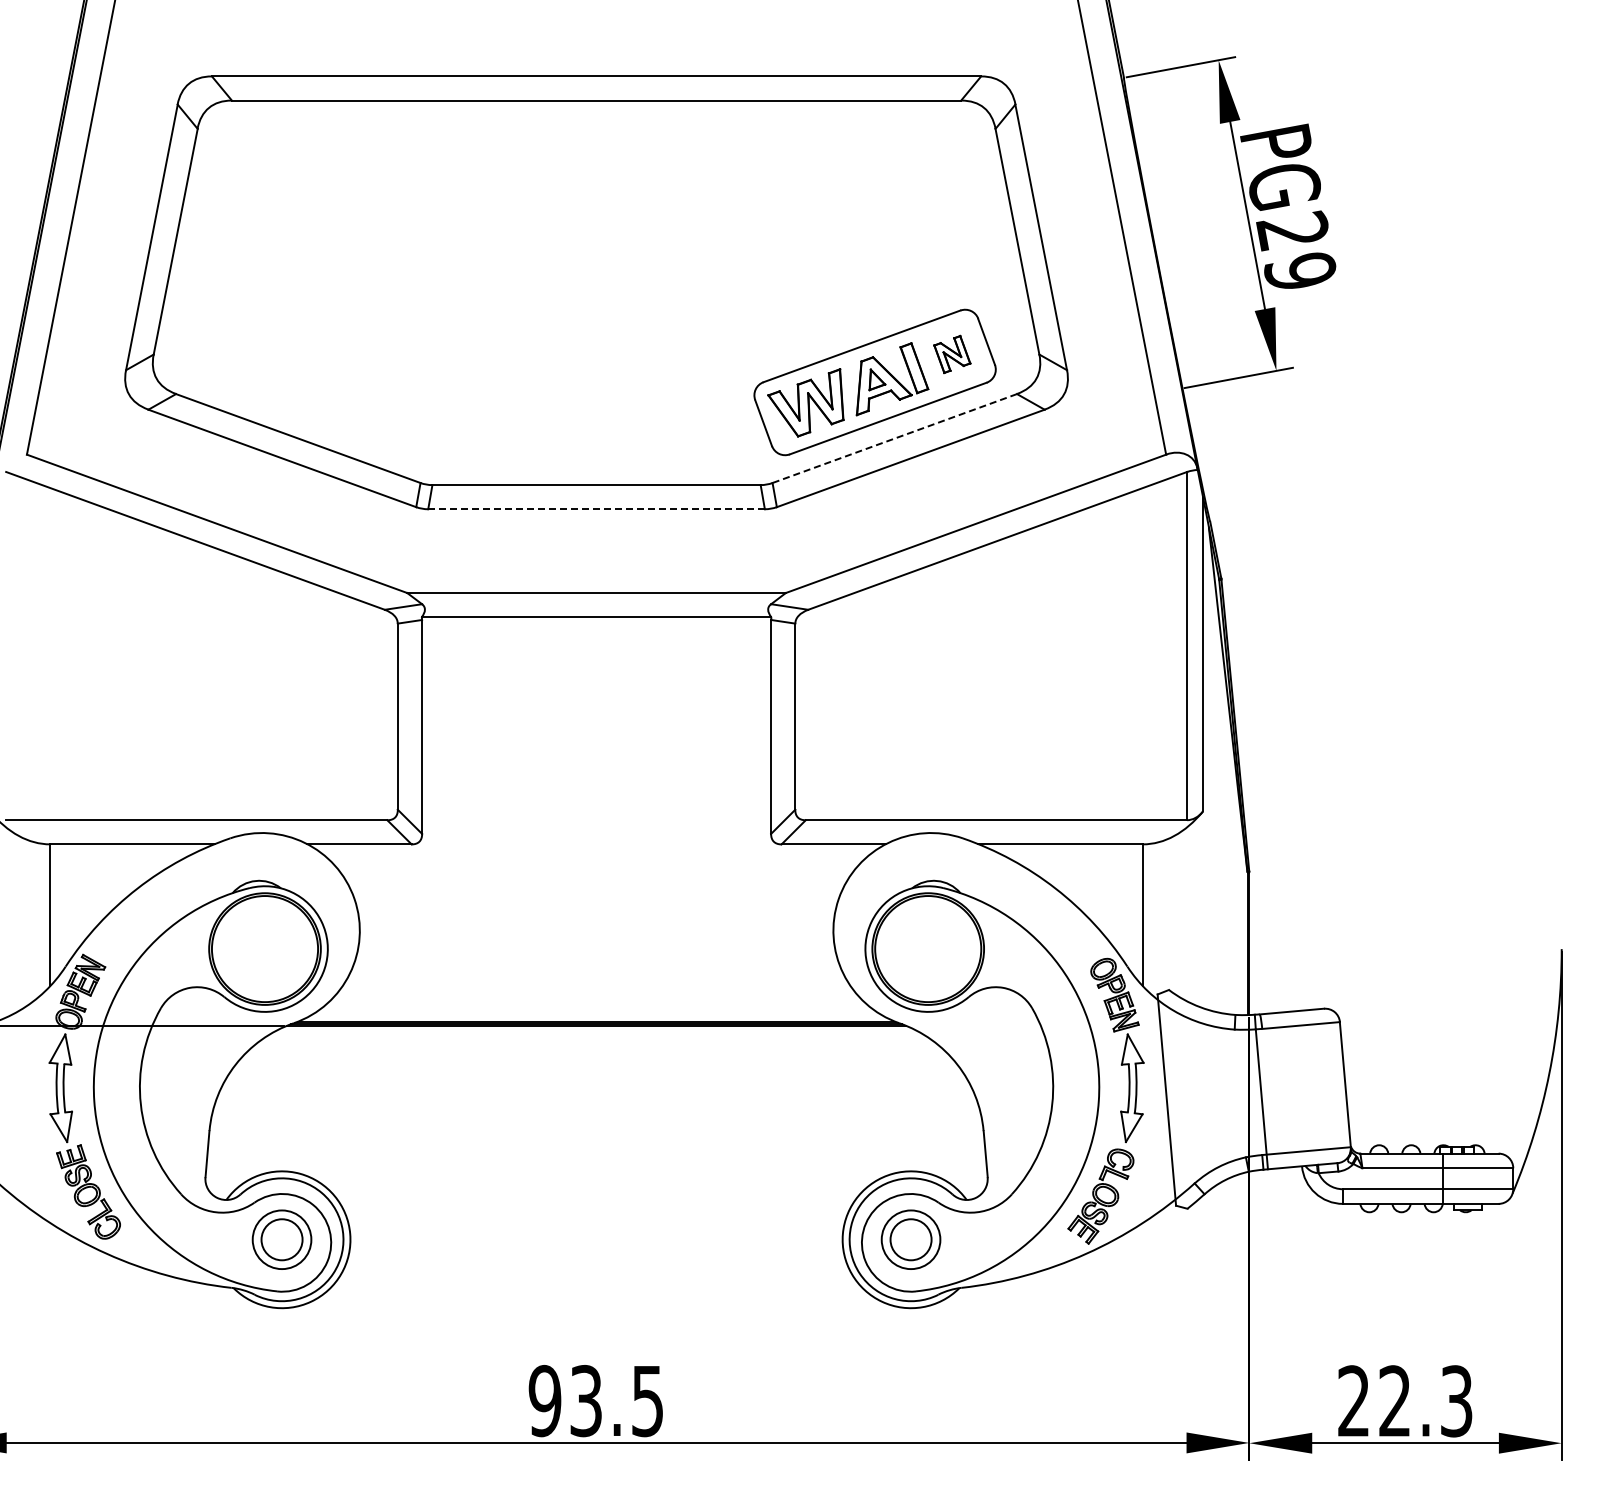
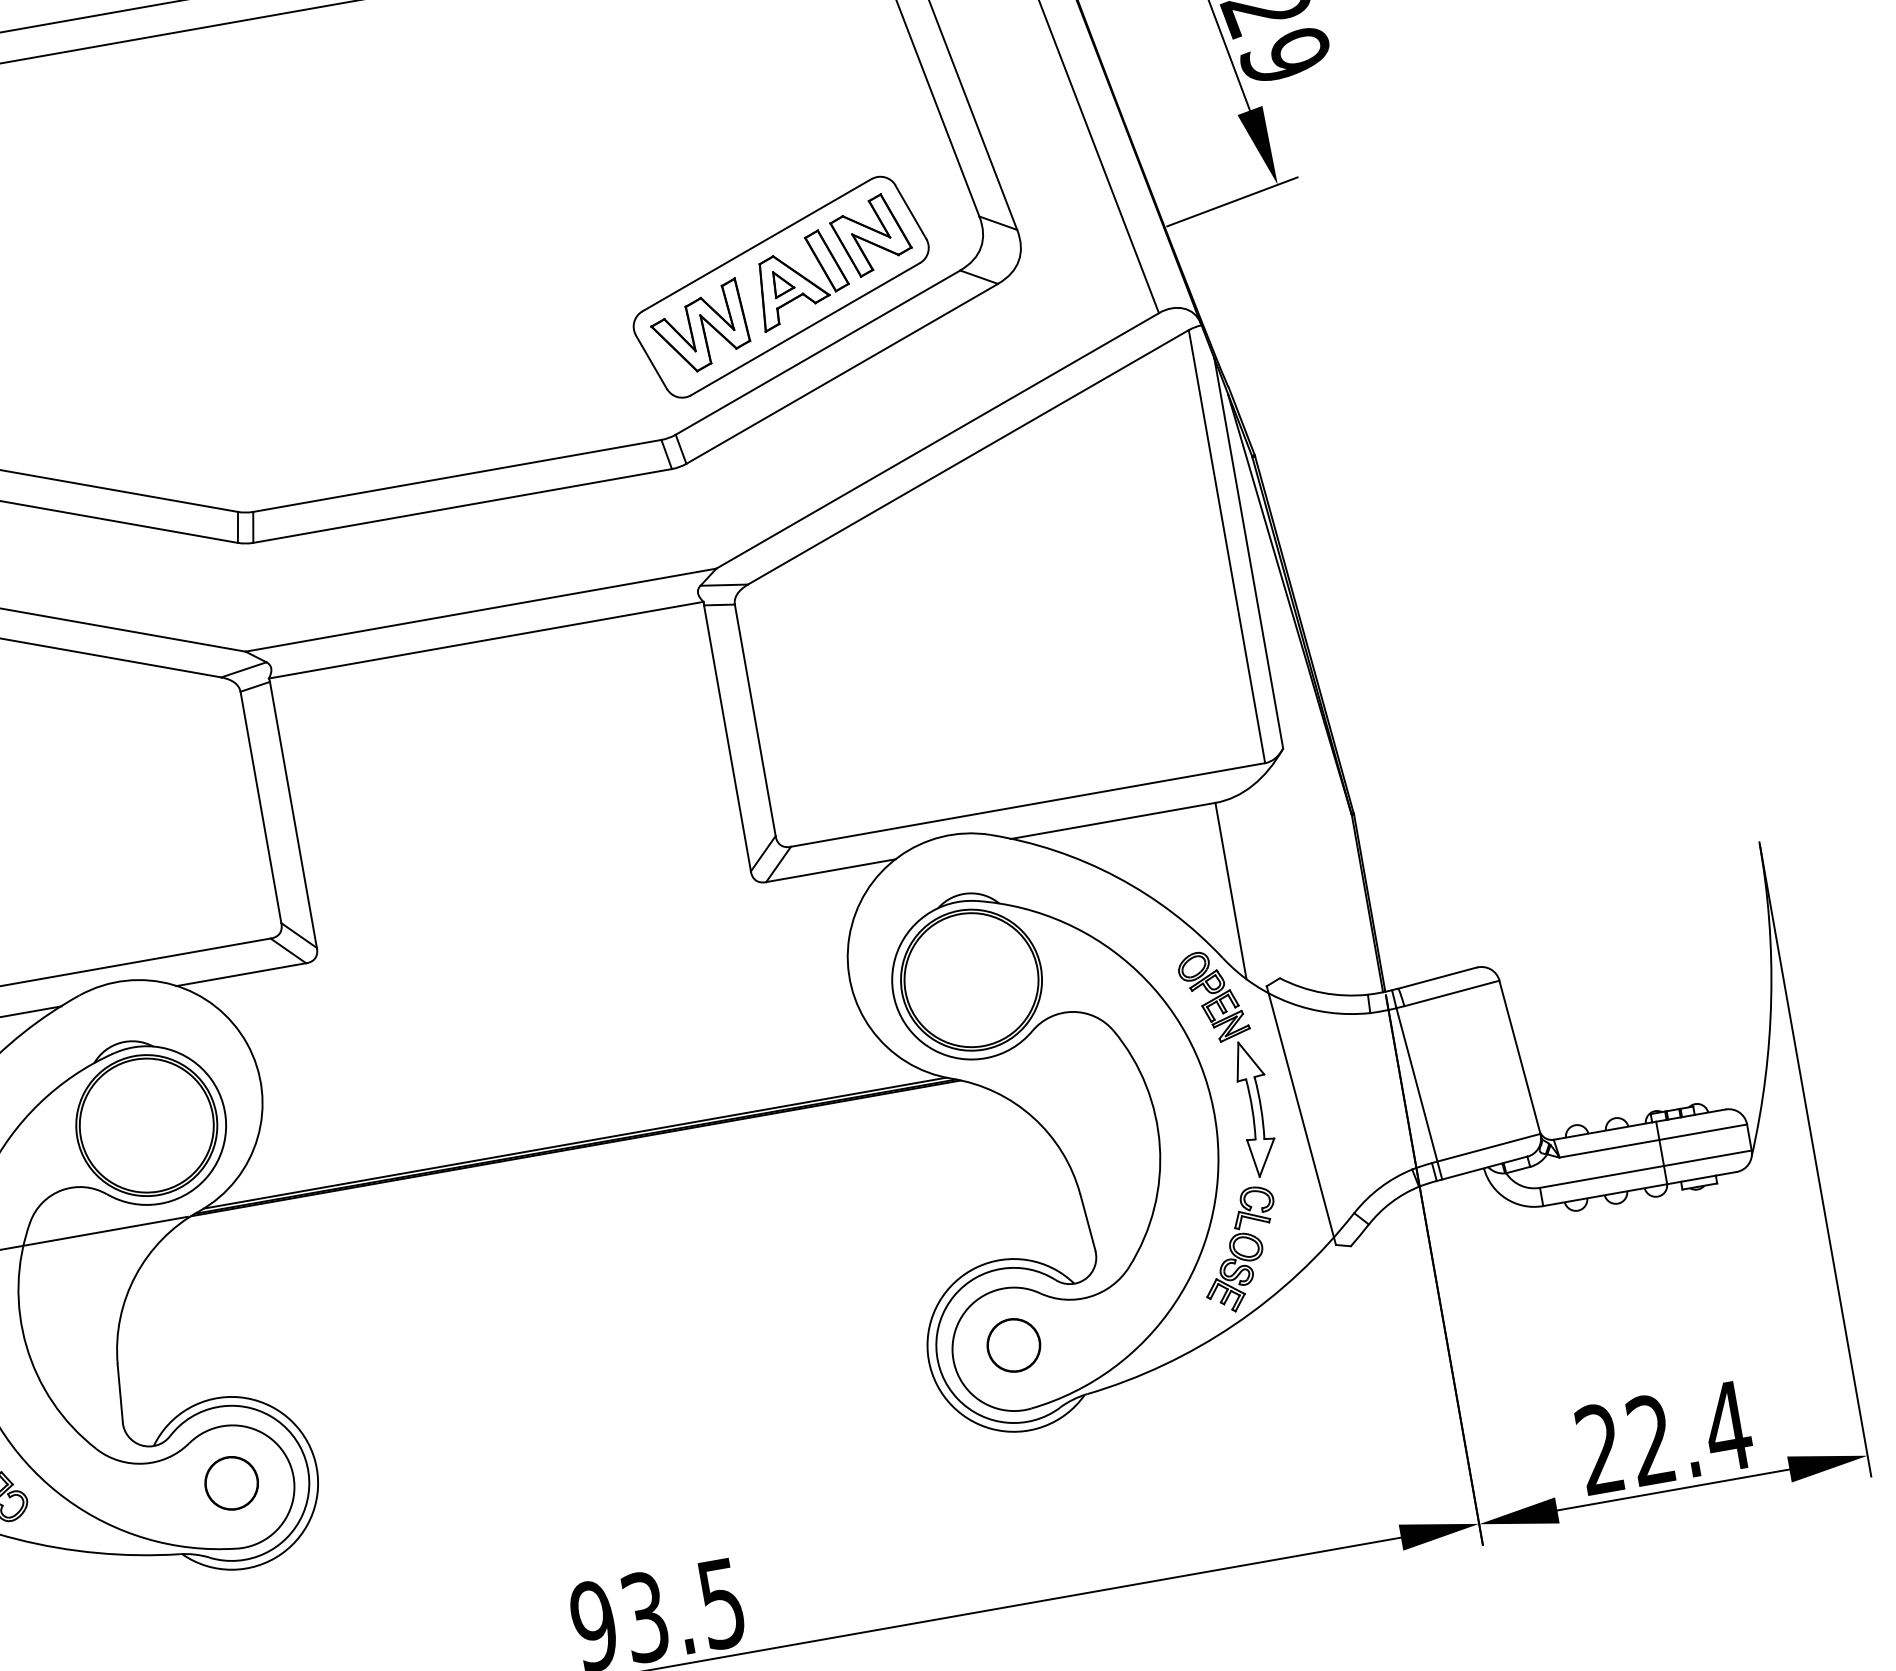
part: (952, 354) -> (871, 235), size x1.67
line: (894, 438) -> (817, 352), dashed -> solid
line: (596, 509) -> (462, 506), dashed -> solid
circle: (282, 1239) -> (232, 1482), size x0.71
circle: (911, 1239) -> (1014, 1344), size x0.71
text: (1456, 1401) -> (1727, 1426), 22.3 -> 22.4

